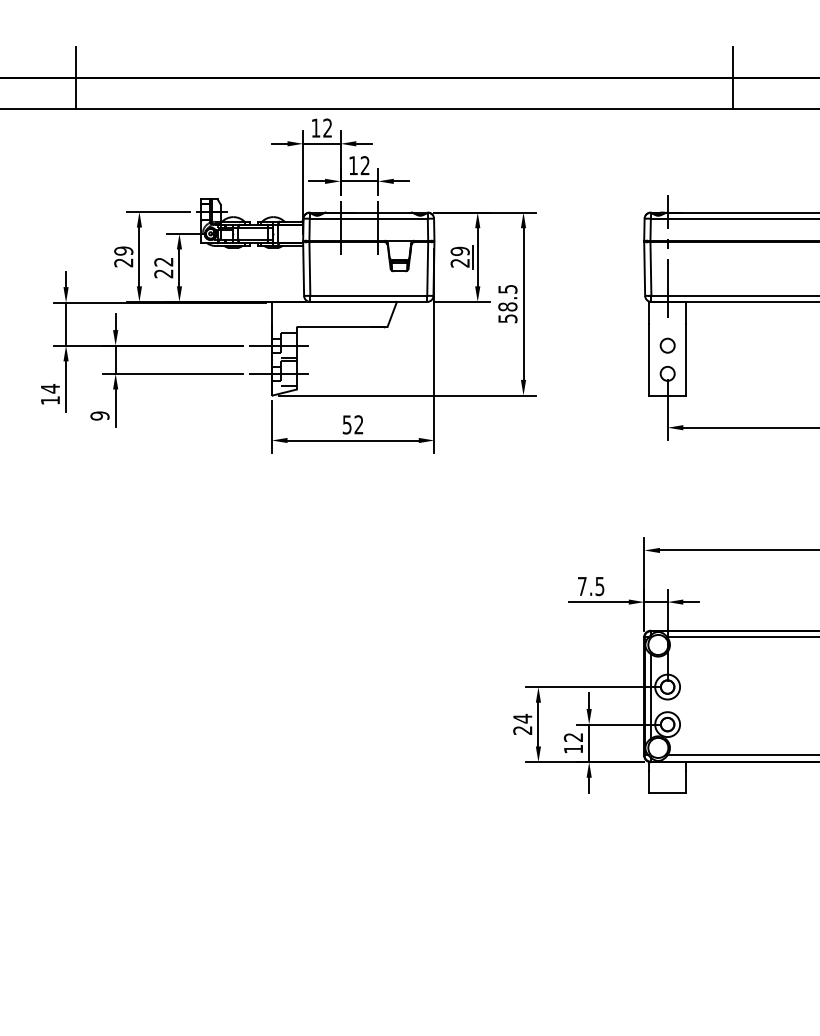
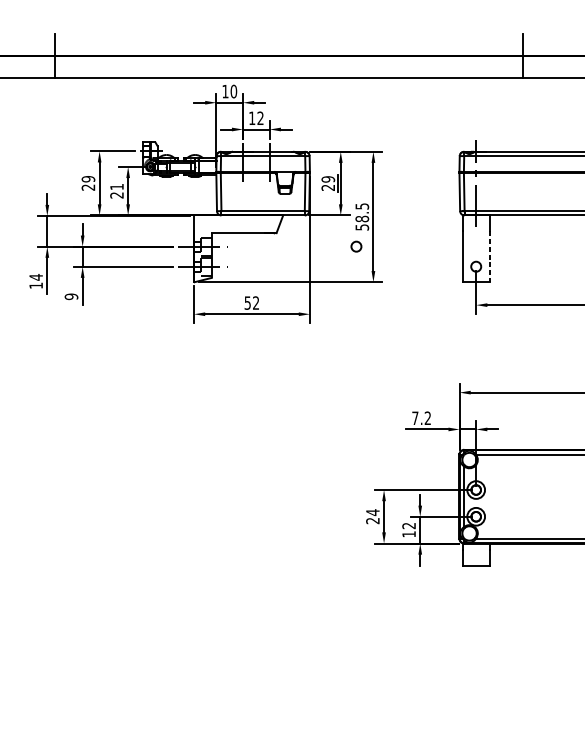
text: (327, 127) -> (233, 91), 12 -> 10
text: (163, 261) -> (116, 186), 22 -> 21
circle: (667, 345) -> (356, 246), moved
line: (686, 359) -> (489, 256), solid -> dashed
text: (599, 586) -> (427, 418), 7.5 -> 7.2

